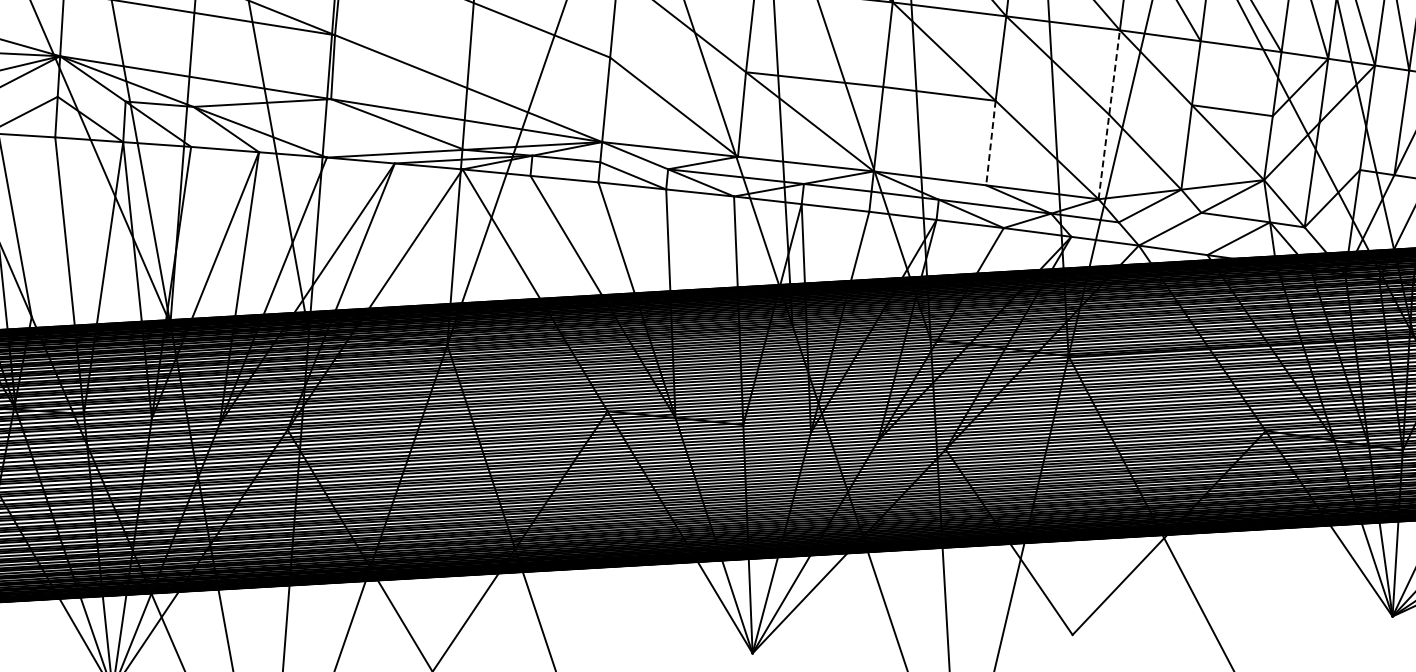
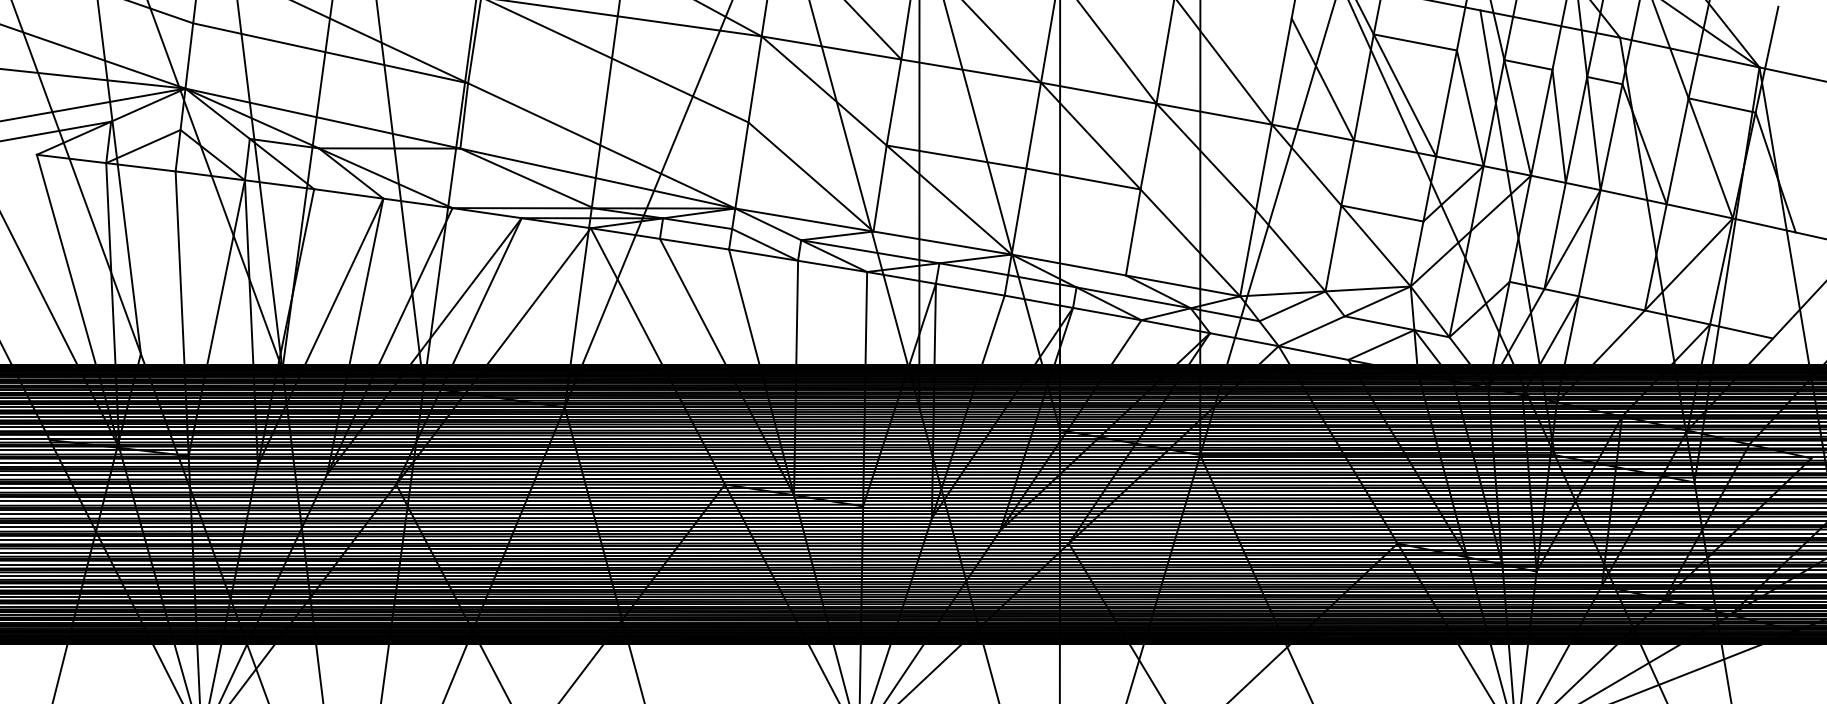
line: (1109, 113) -> (1256, 209), dashed -> solid
line: (991, 143) -> (1133, 232), dashed -> solid

